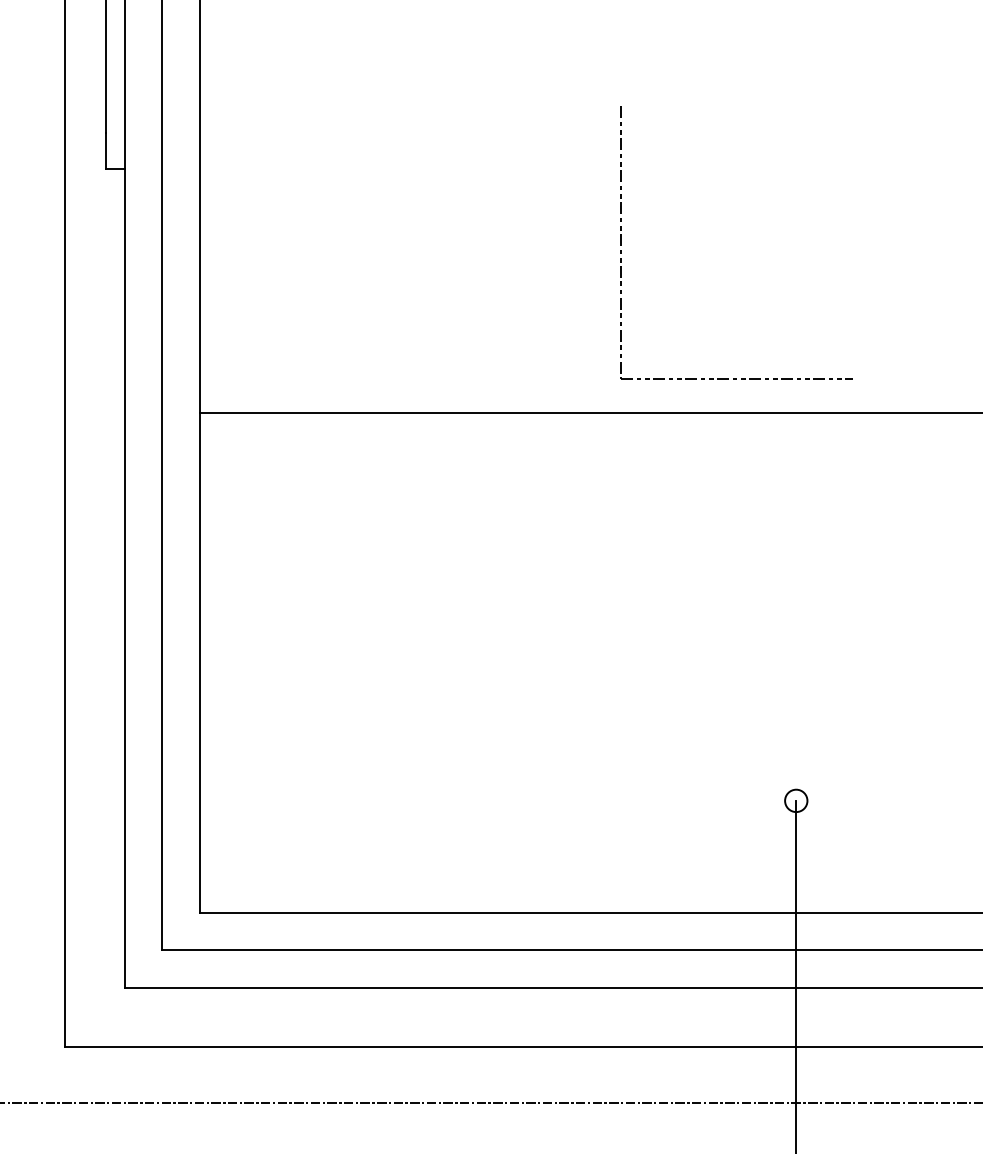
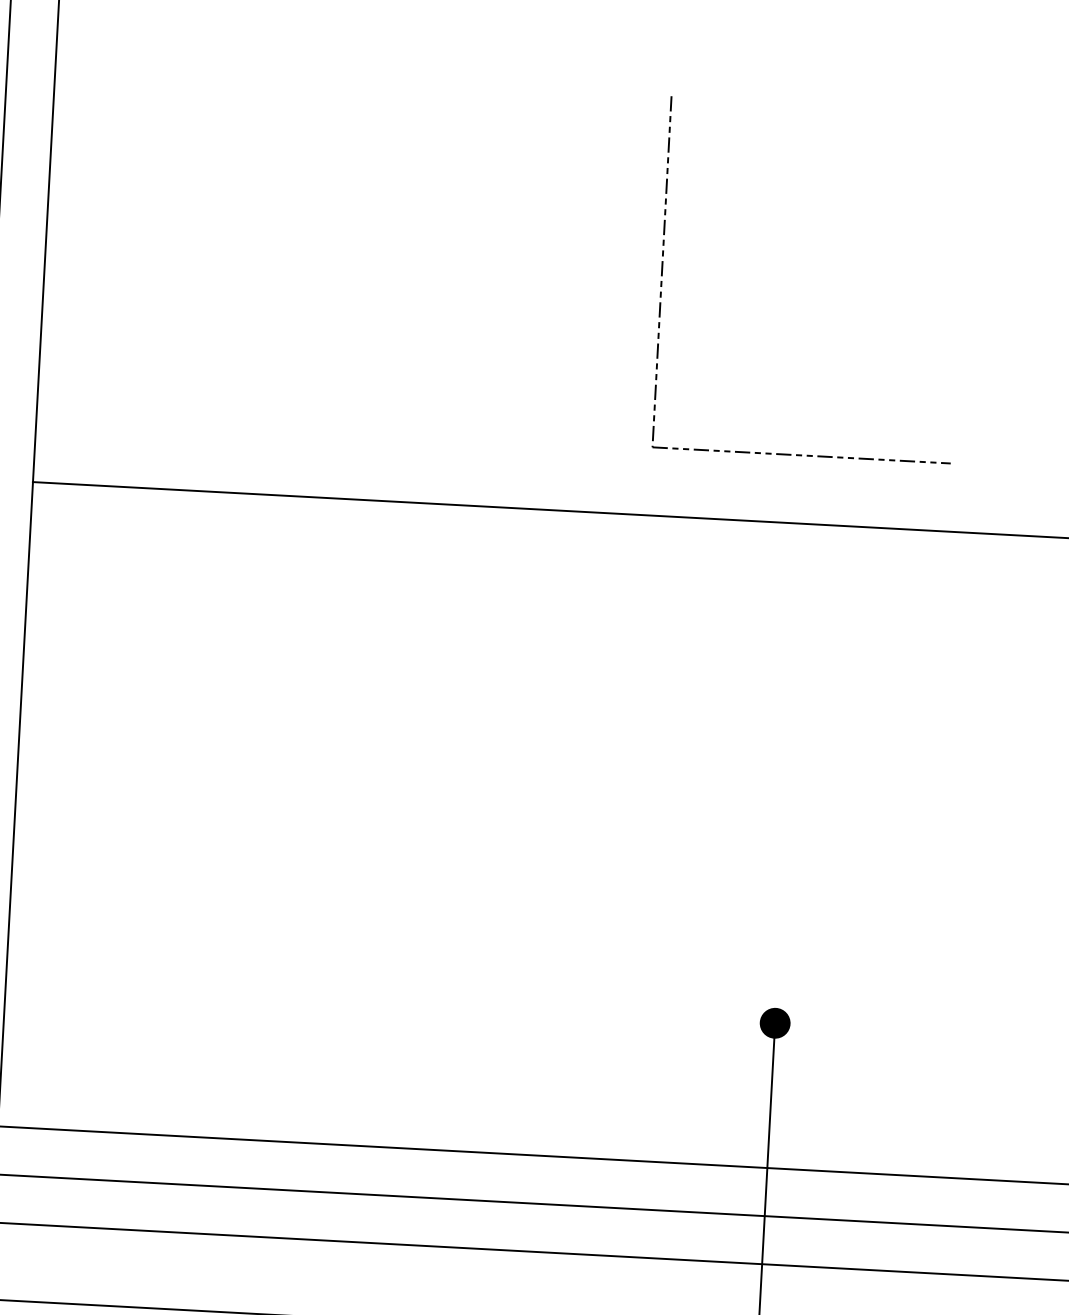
part: (621, 242) -> (662, 271), moved
fill: (796, 800) -> (775, 1022), added

